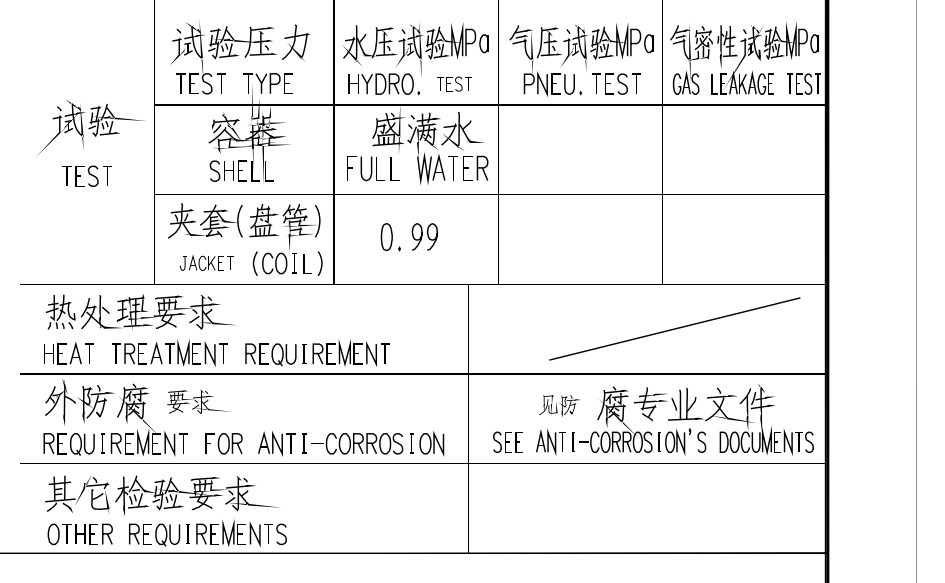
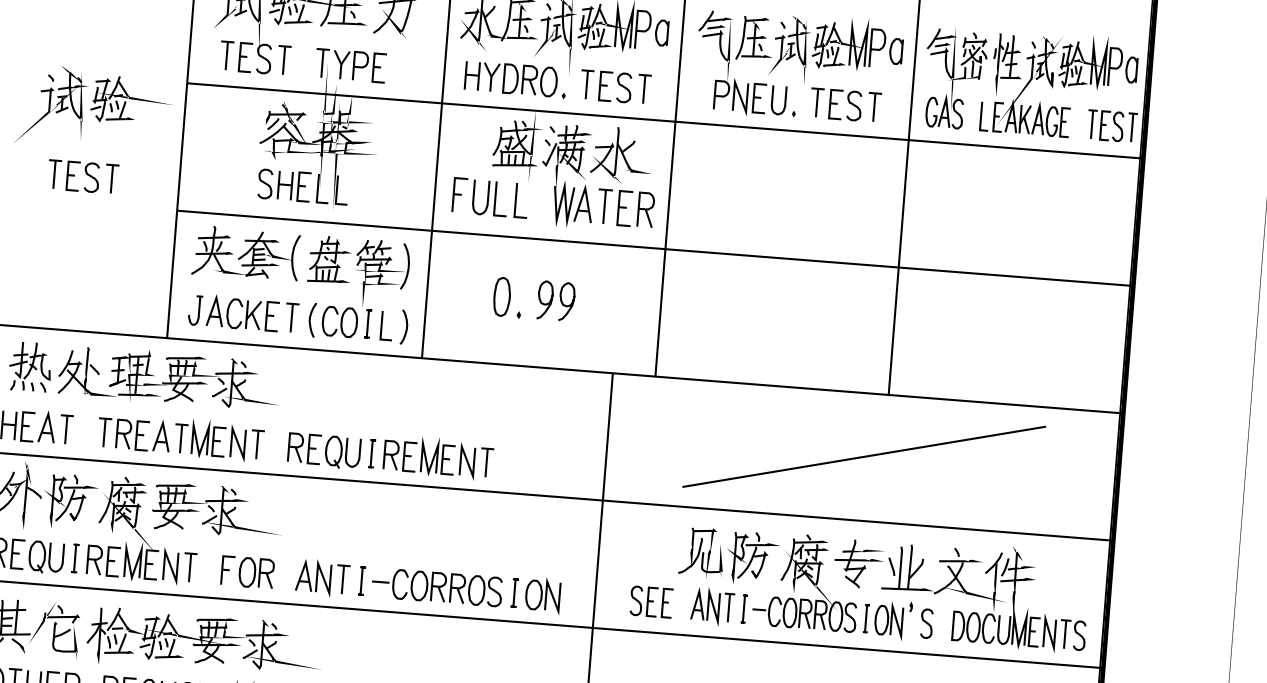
part: (454, 83) -> (615, 86), size x1.43
part: (206, 262) -> (243, 312), size x1.43
line: (674, 328) -> (863, 456), moved
part: (198, 401) -> (216, 509), size x1.43
part: (559, 405) -> (728, 555), size x1.67

